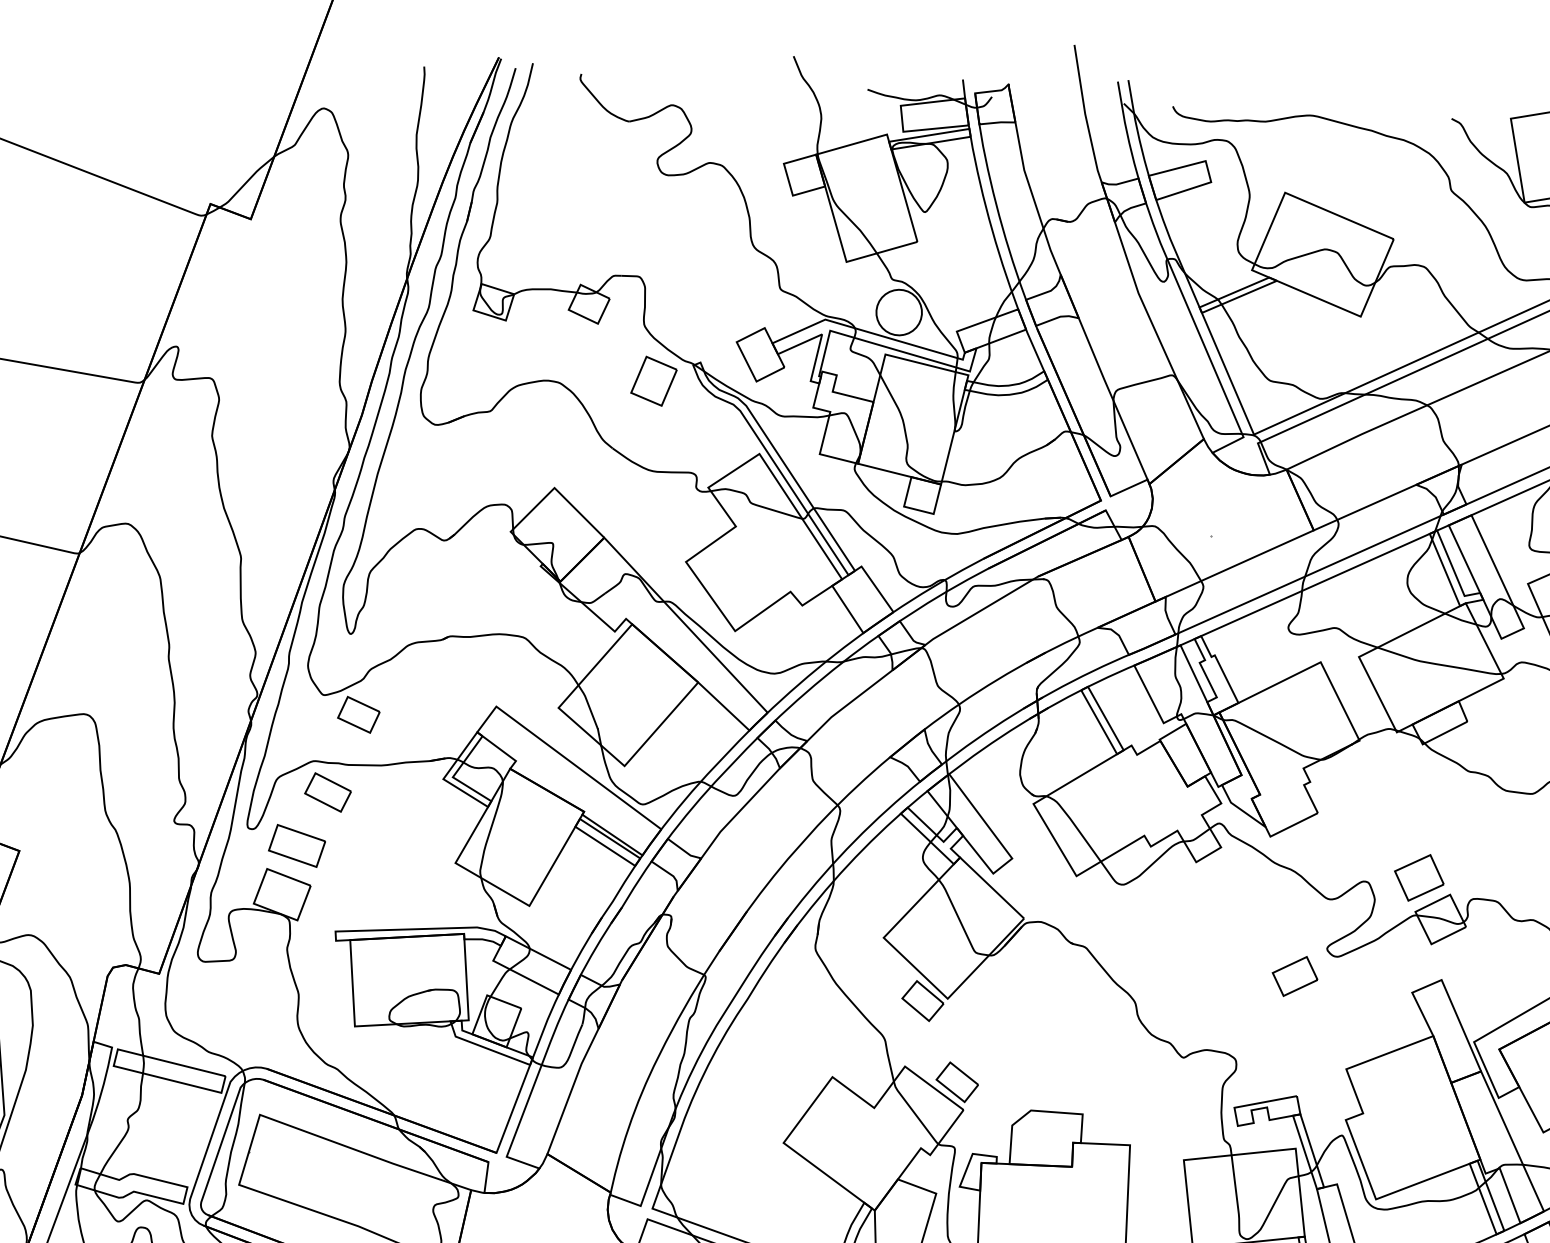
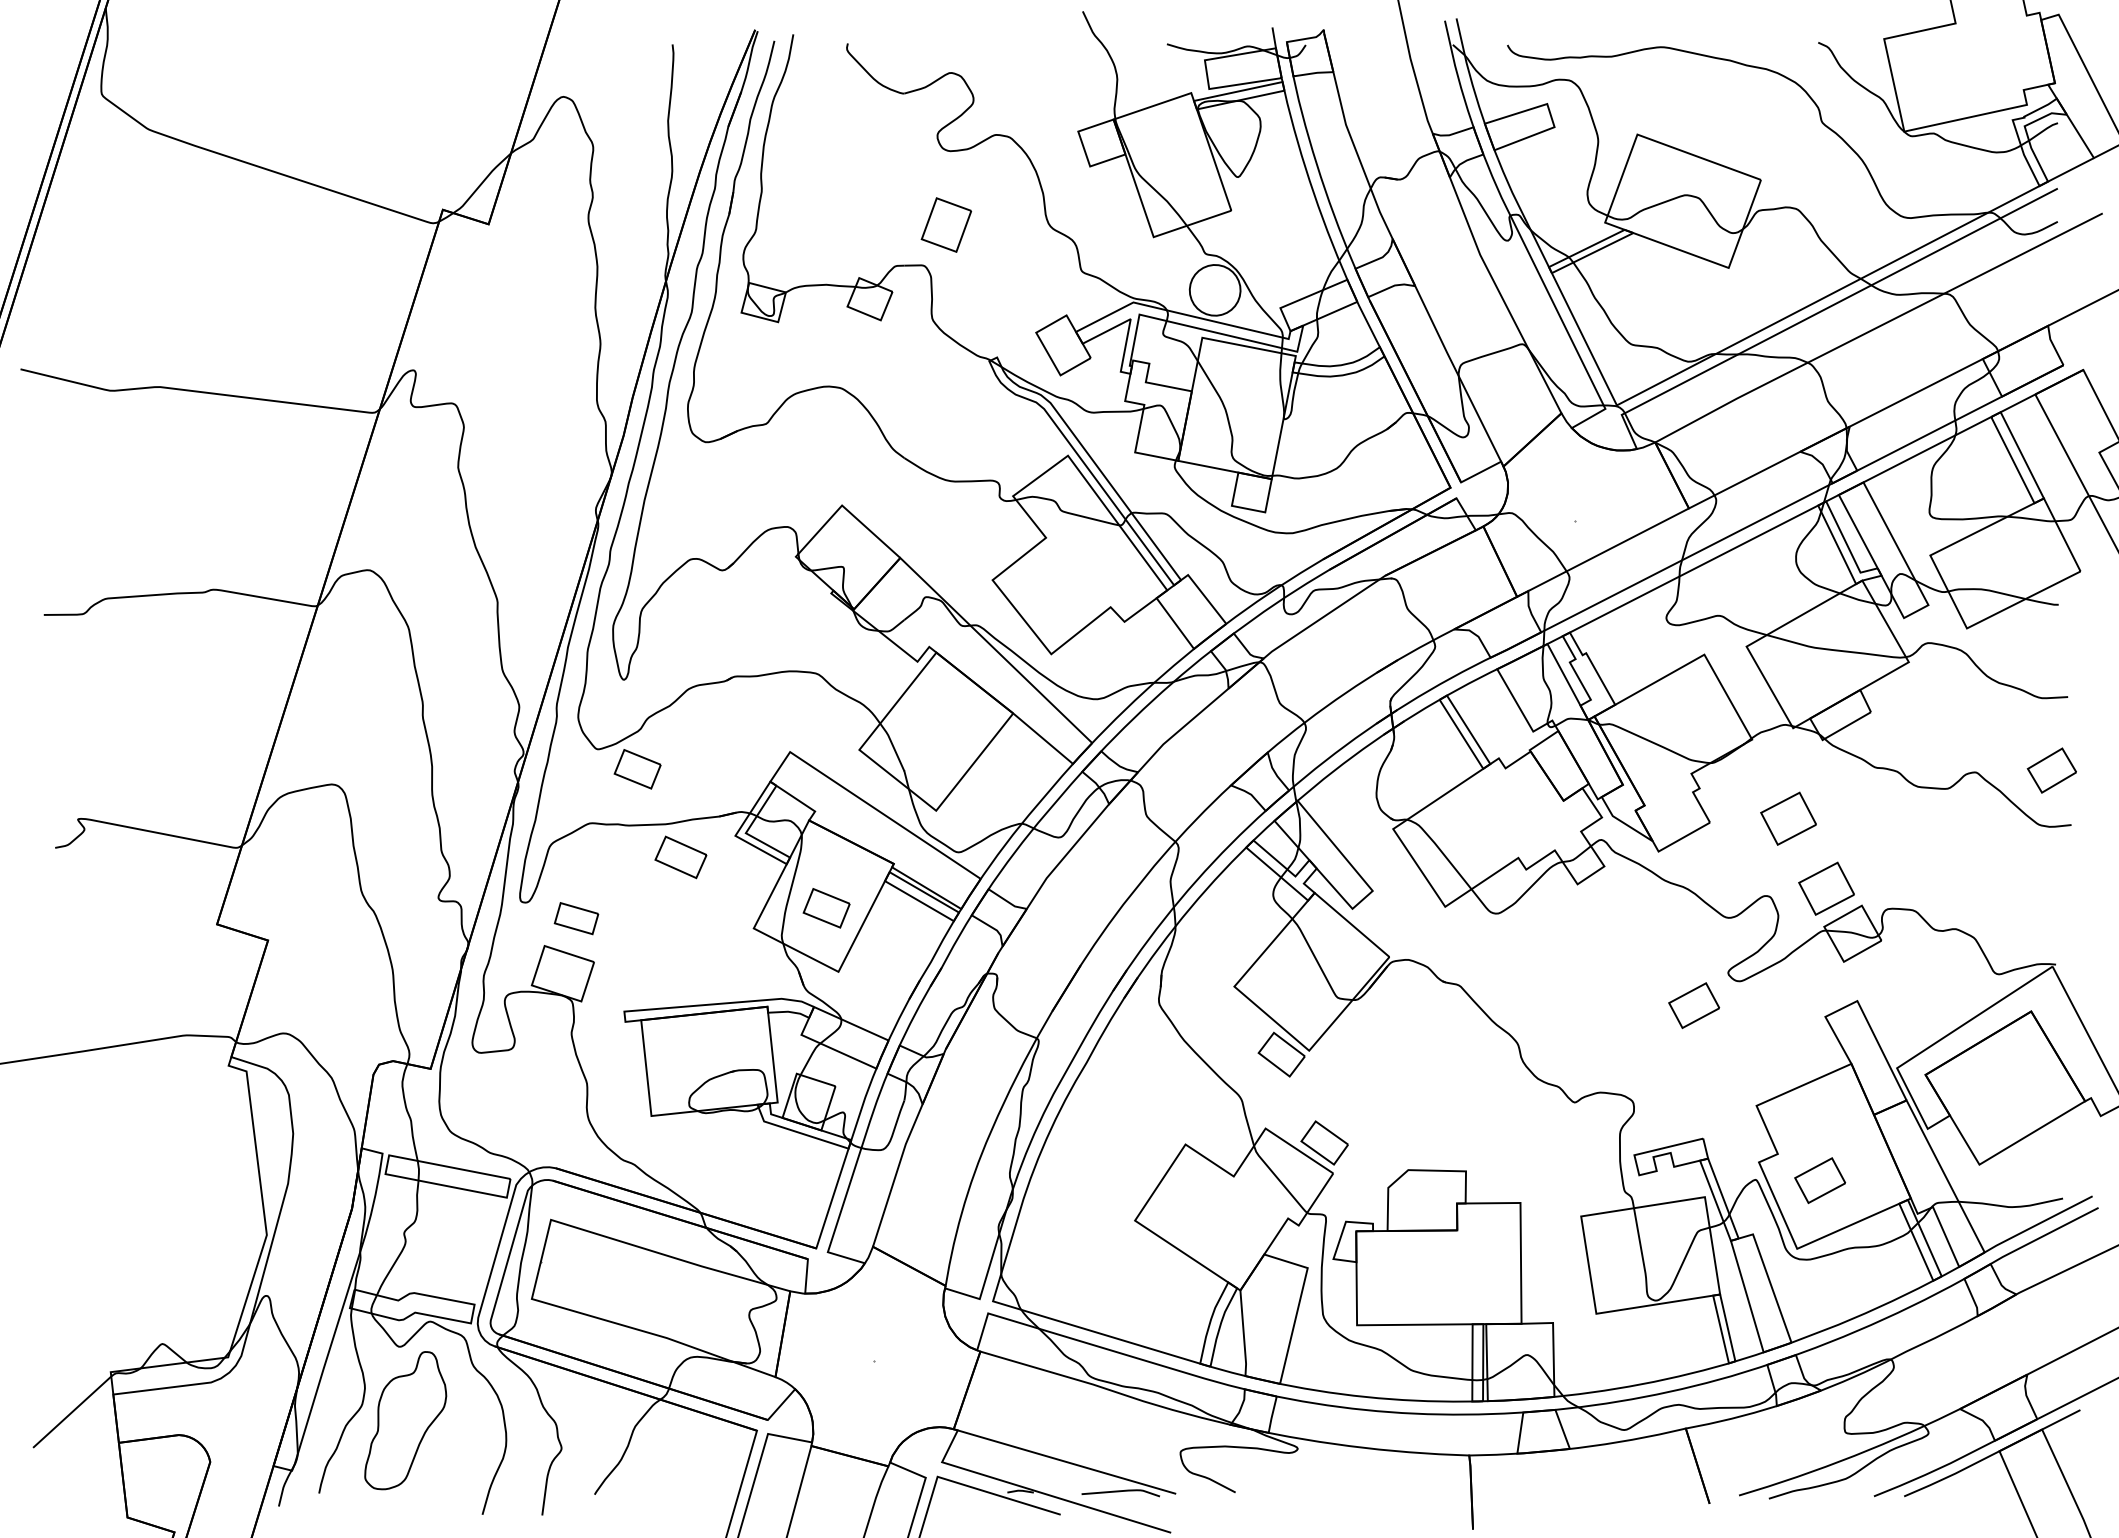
part: (654, 380) -> (946, 224), moved
part: (327, 792) -> (680, 857), moved
part: (1388, 813) -> (1788, 818), added
part: (296, 845) -> (576, 918), size x0.7
part: (521, 848) -> (826, 908), added
part: (1400, 1139) -> (1820, 1180), added

